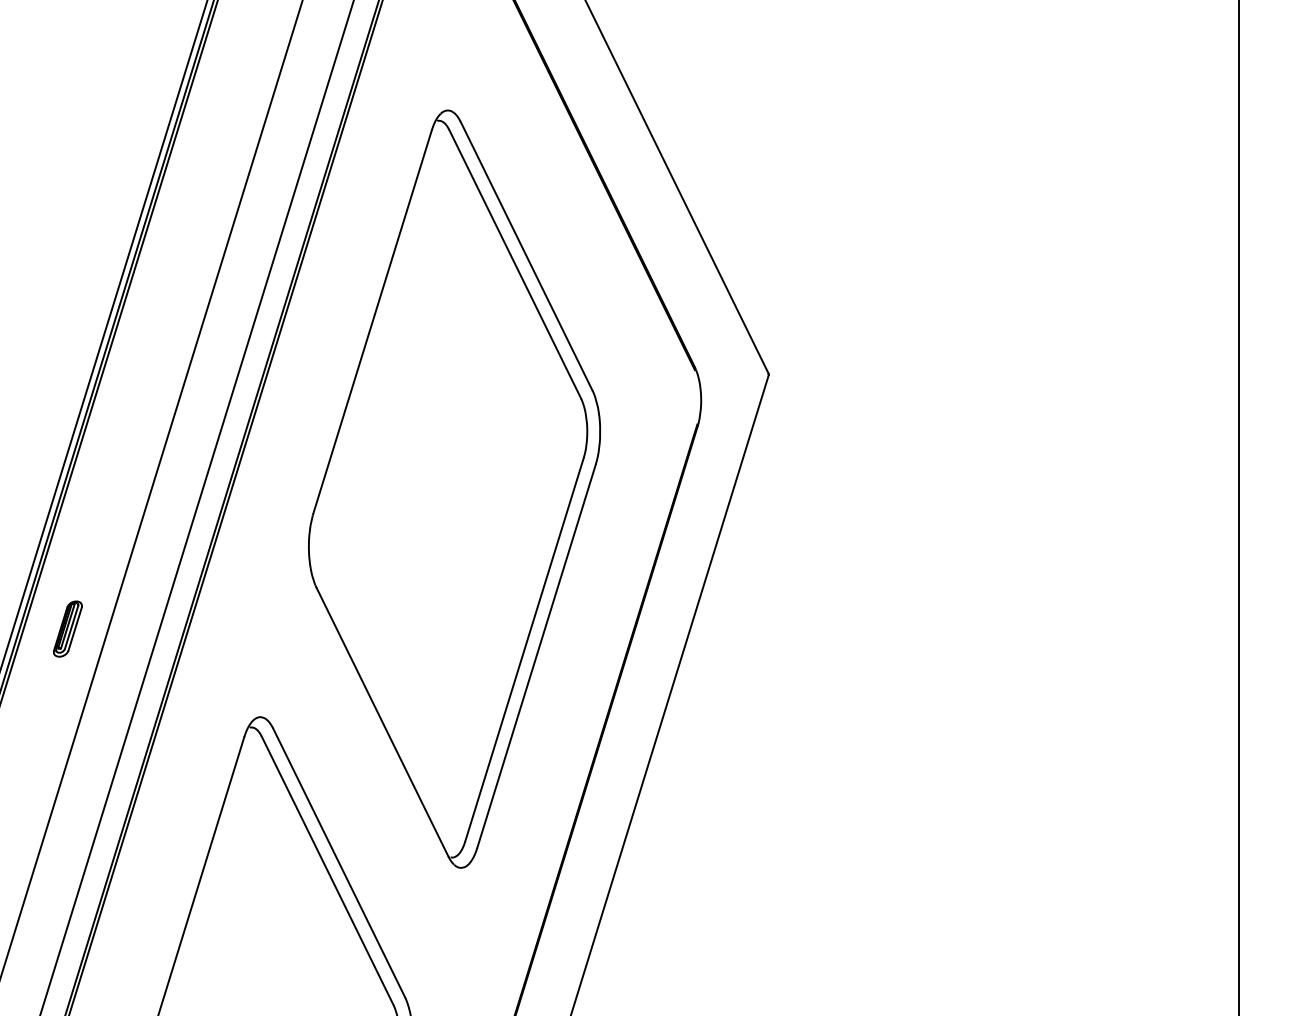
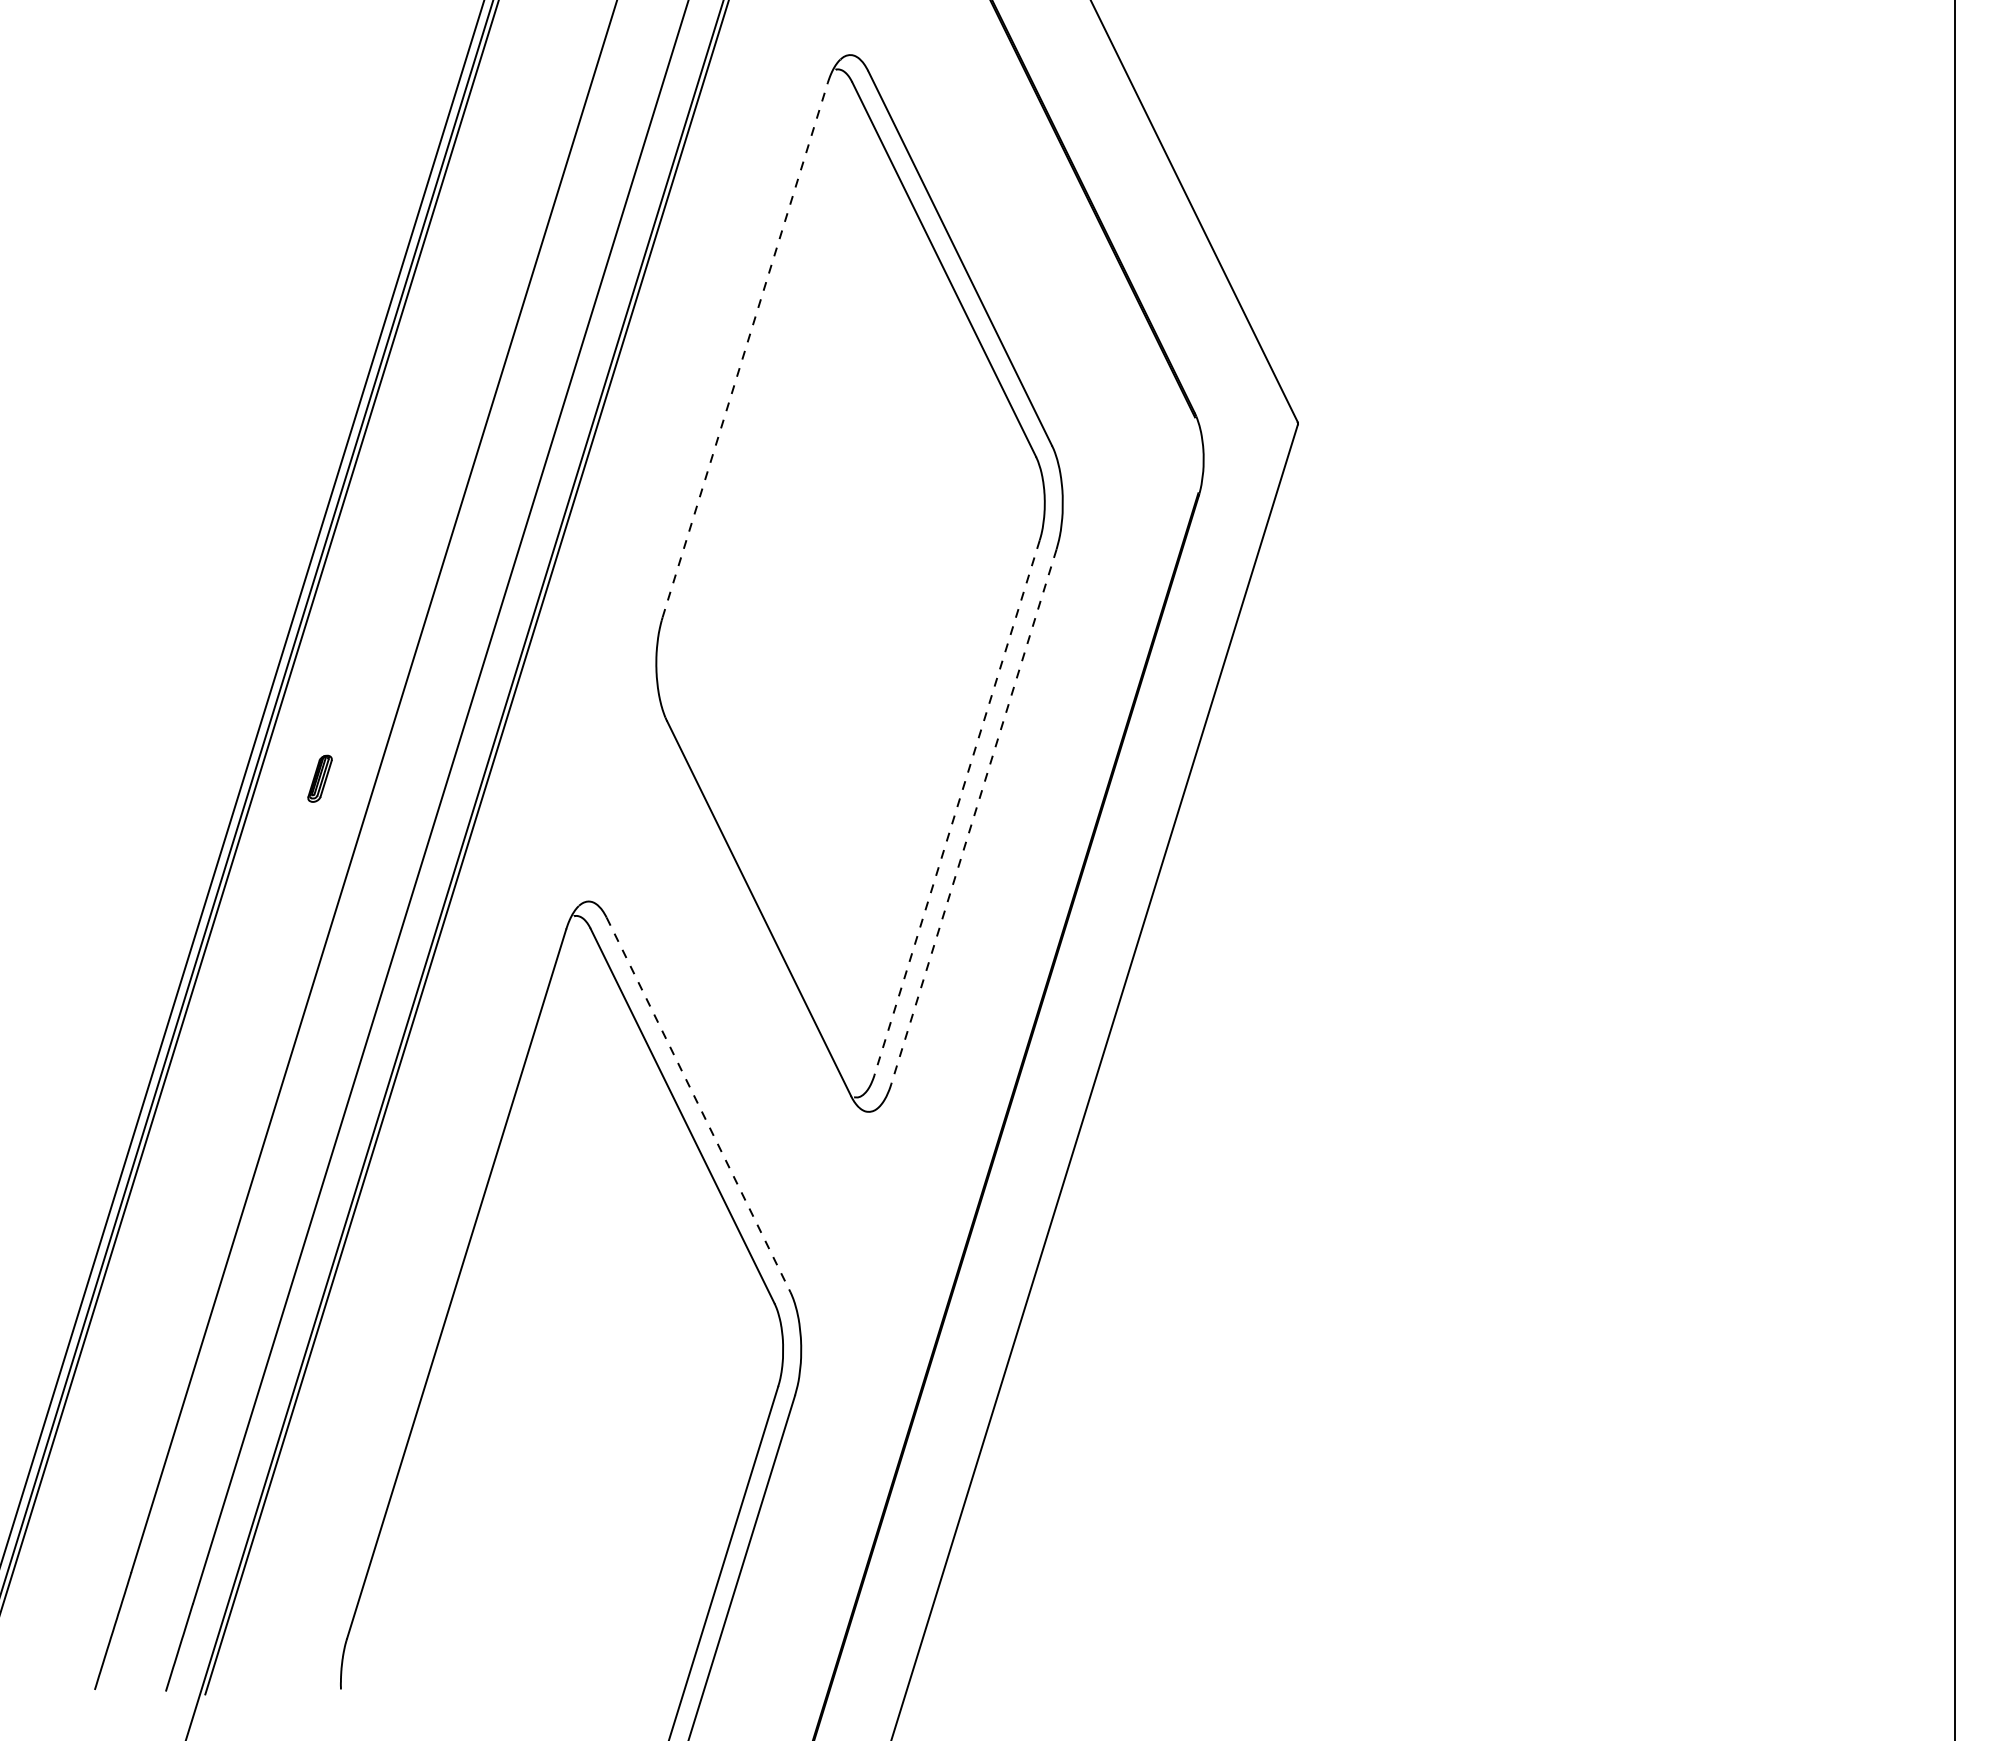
line: (372, 322) -> (745, 350), solid -> dashed
part: (67, 628) -> (319, 778), size x0.6
line: (524, 649) -> (957, 807), solid -> dashed
line: (536, 656) -> (973, 816), solid -> dashed
line: (339, 862) -> (698, 1104), solid -> dashed

